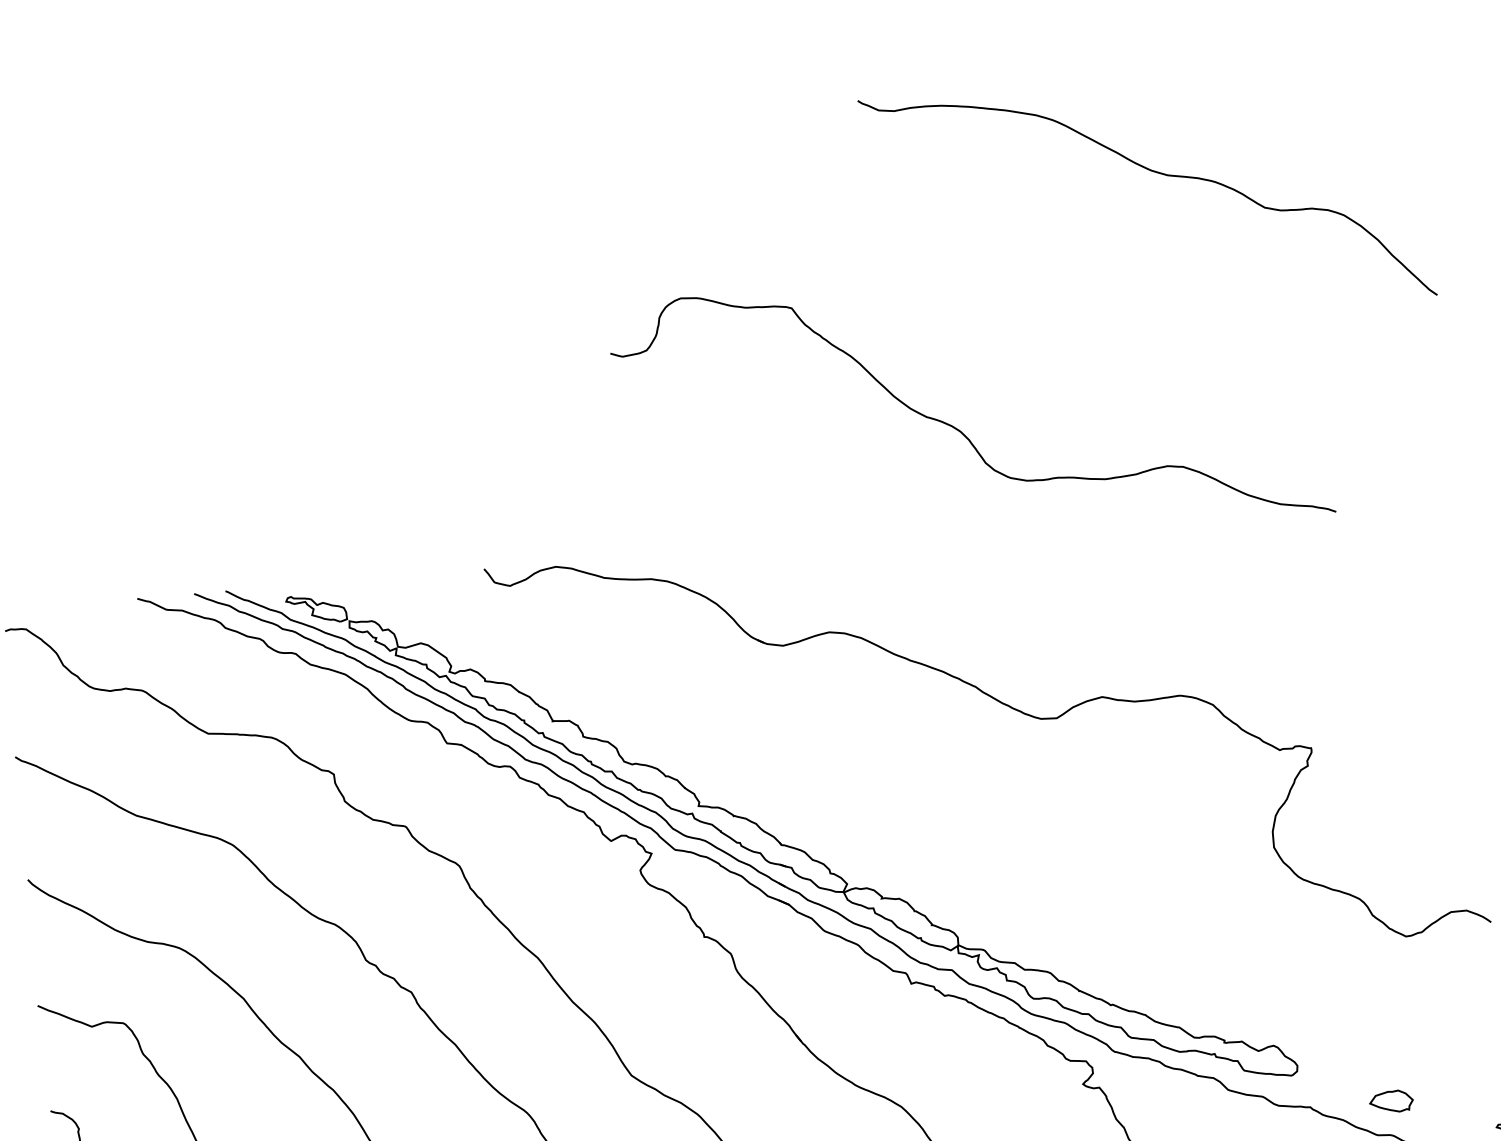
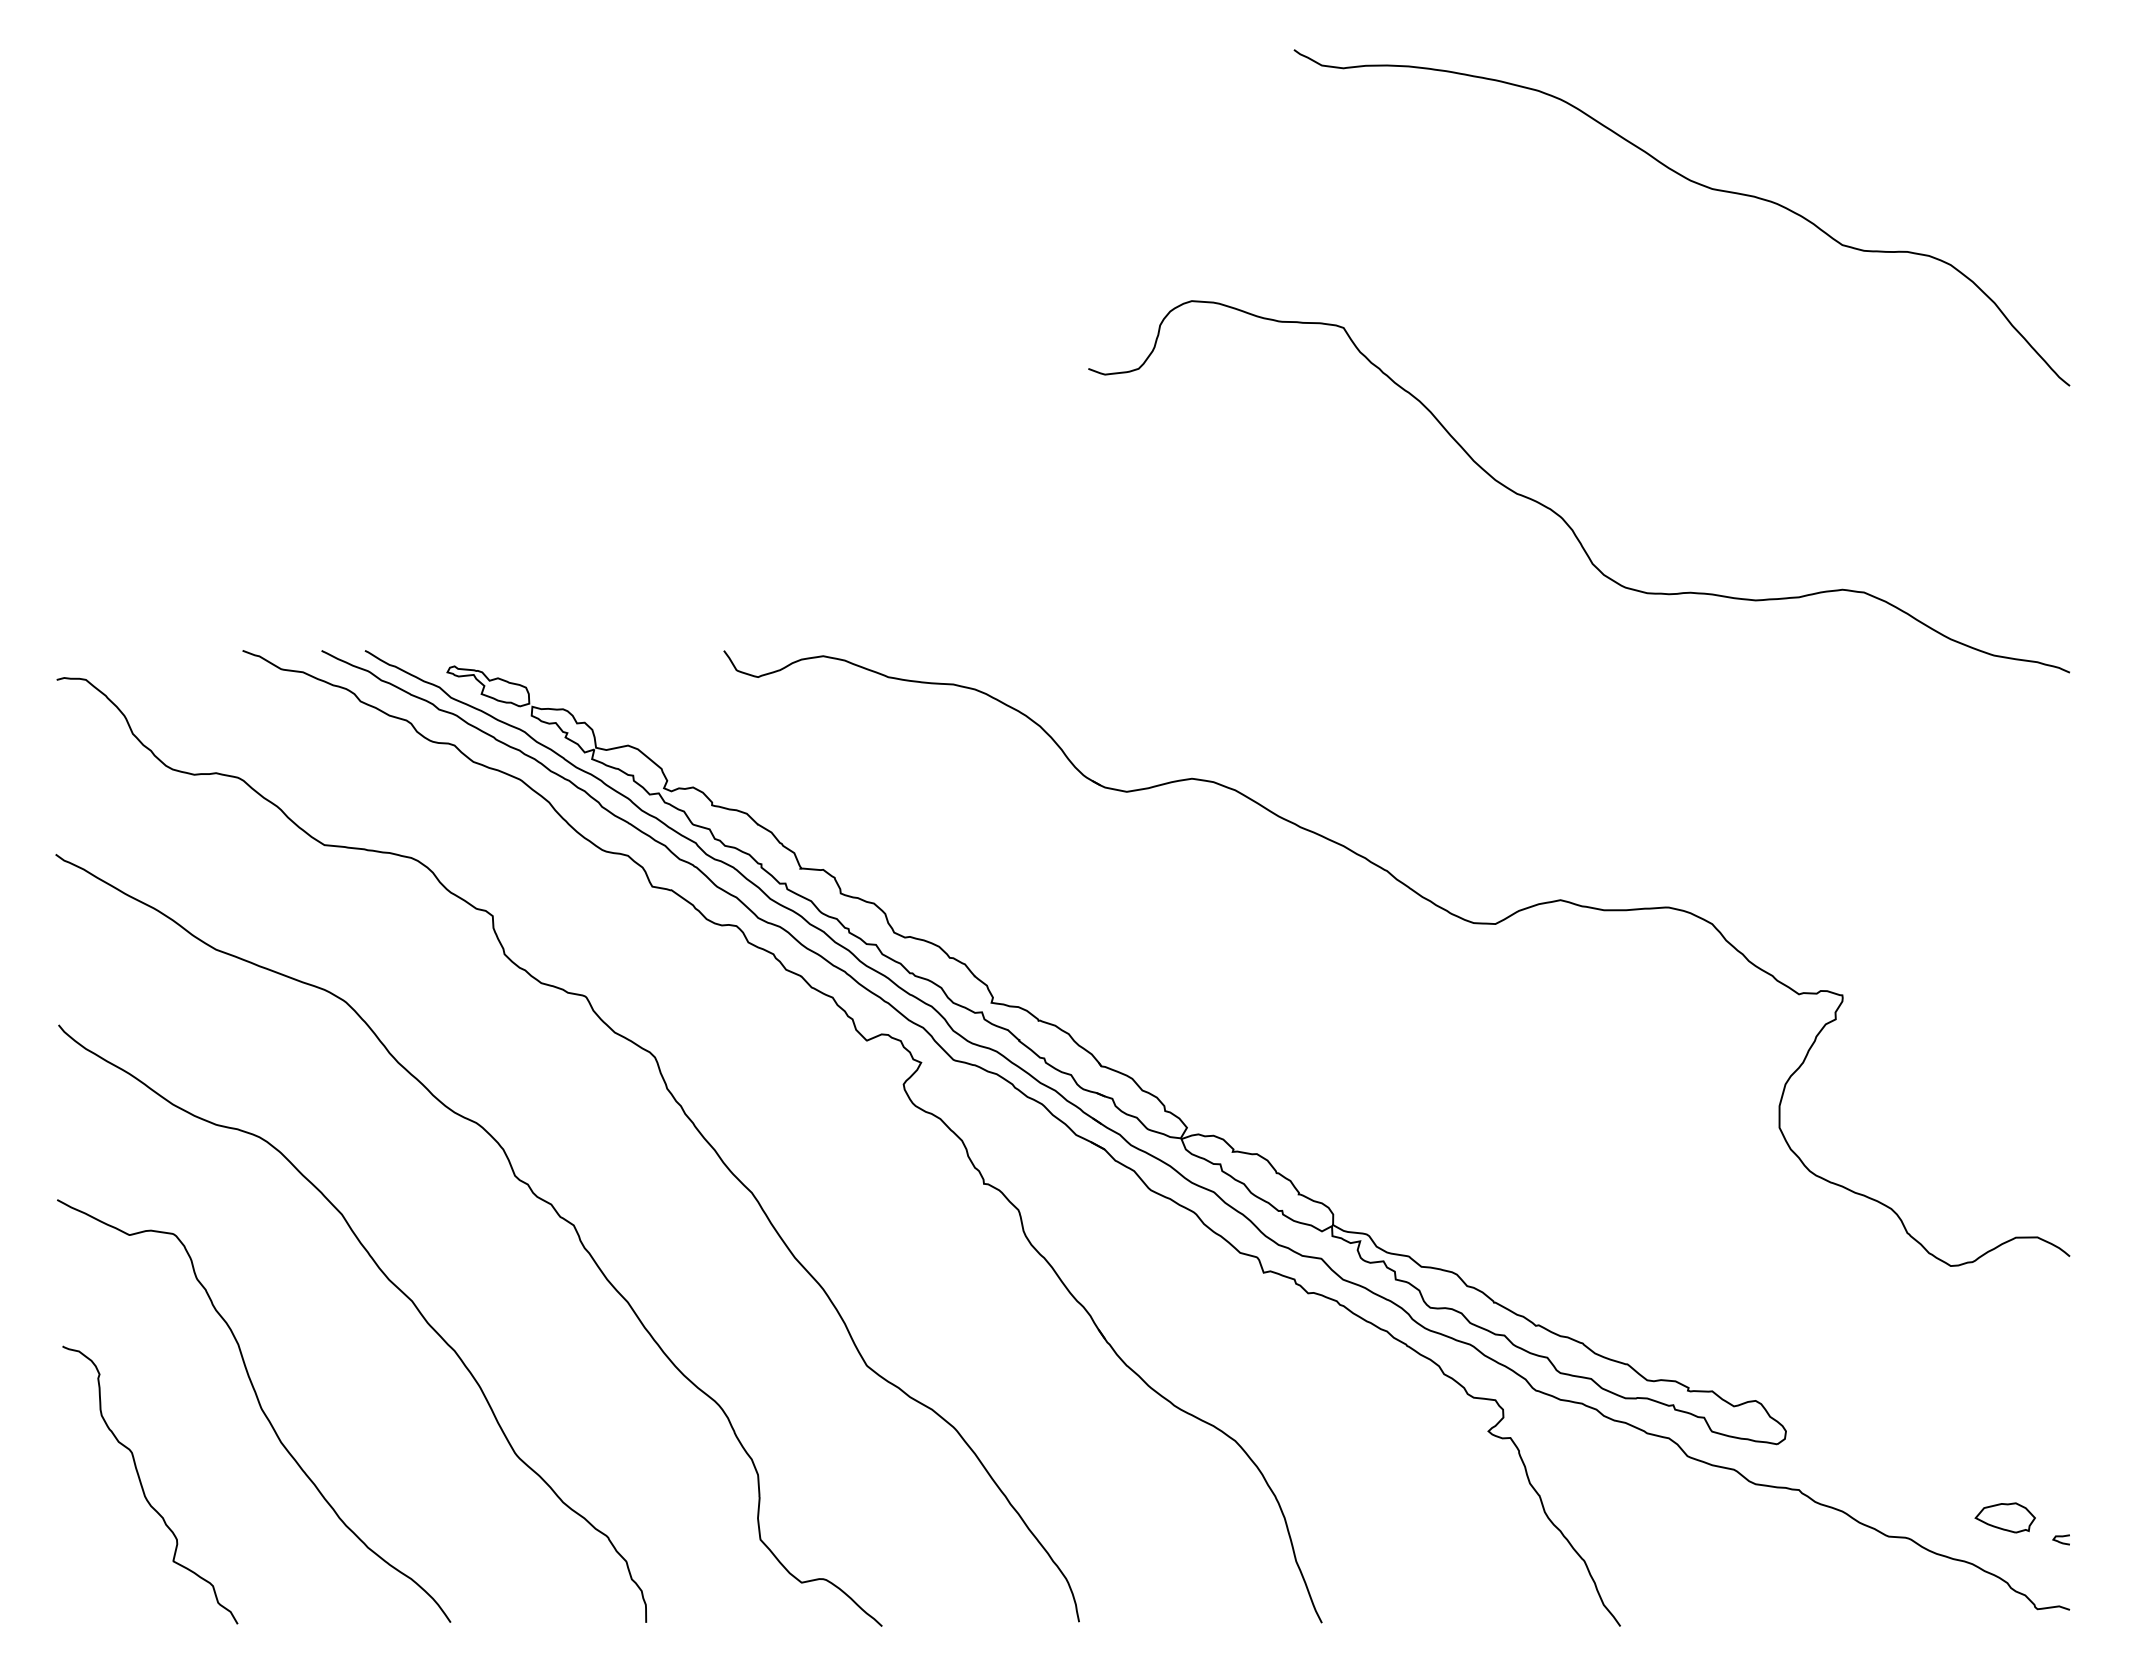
curve: (958, 429) -> (1559, 514), moved
part: (1390, 1101) -> (2004, 1517), moved

